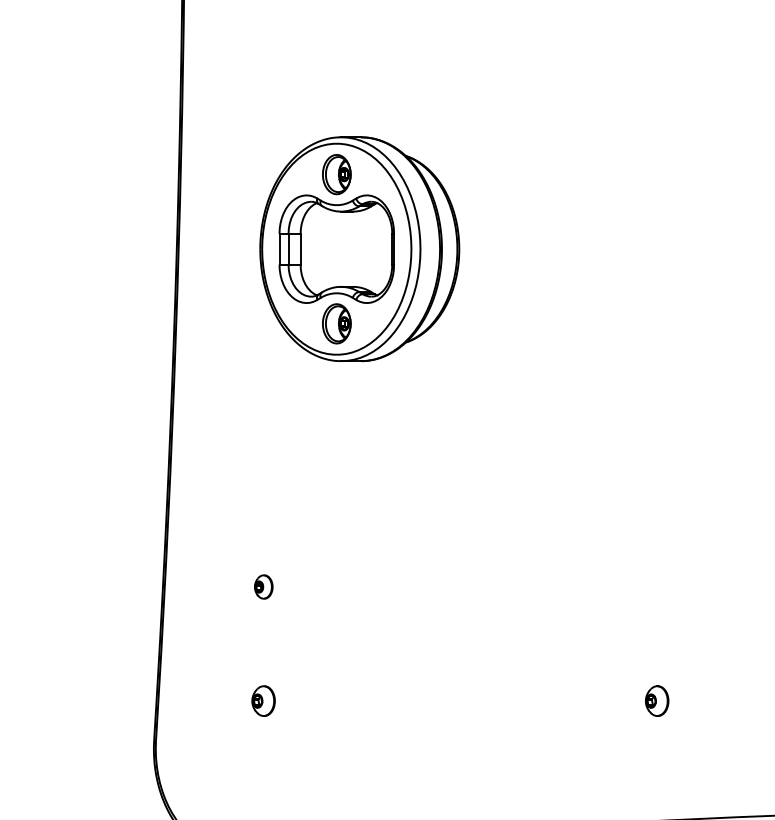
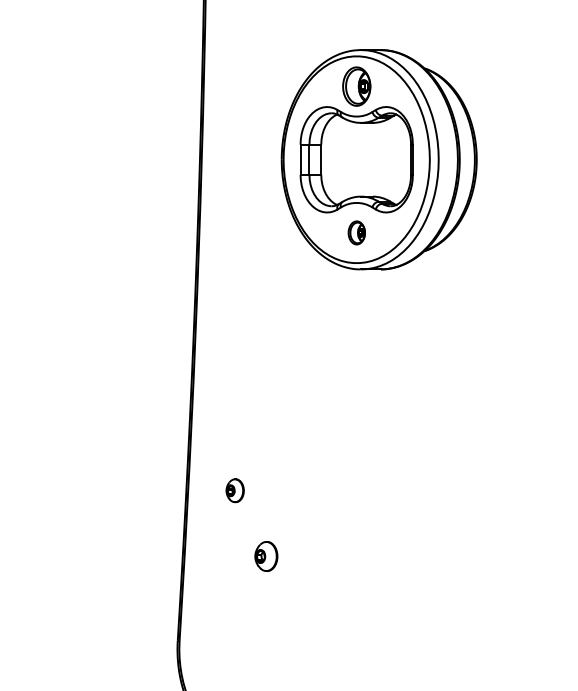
part: (336, 323) -> (356, 232), size x0.6
part: (263, 586) -> (234, 490), moved
part: (263, 700) -> (266, 555), moved

